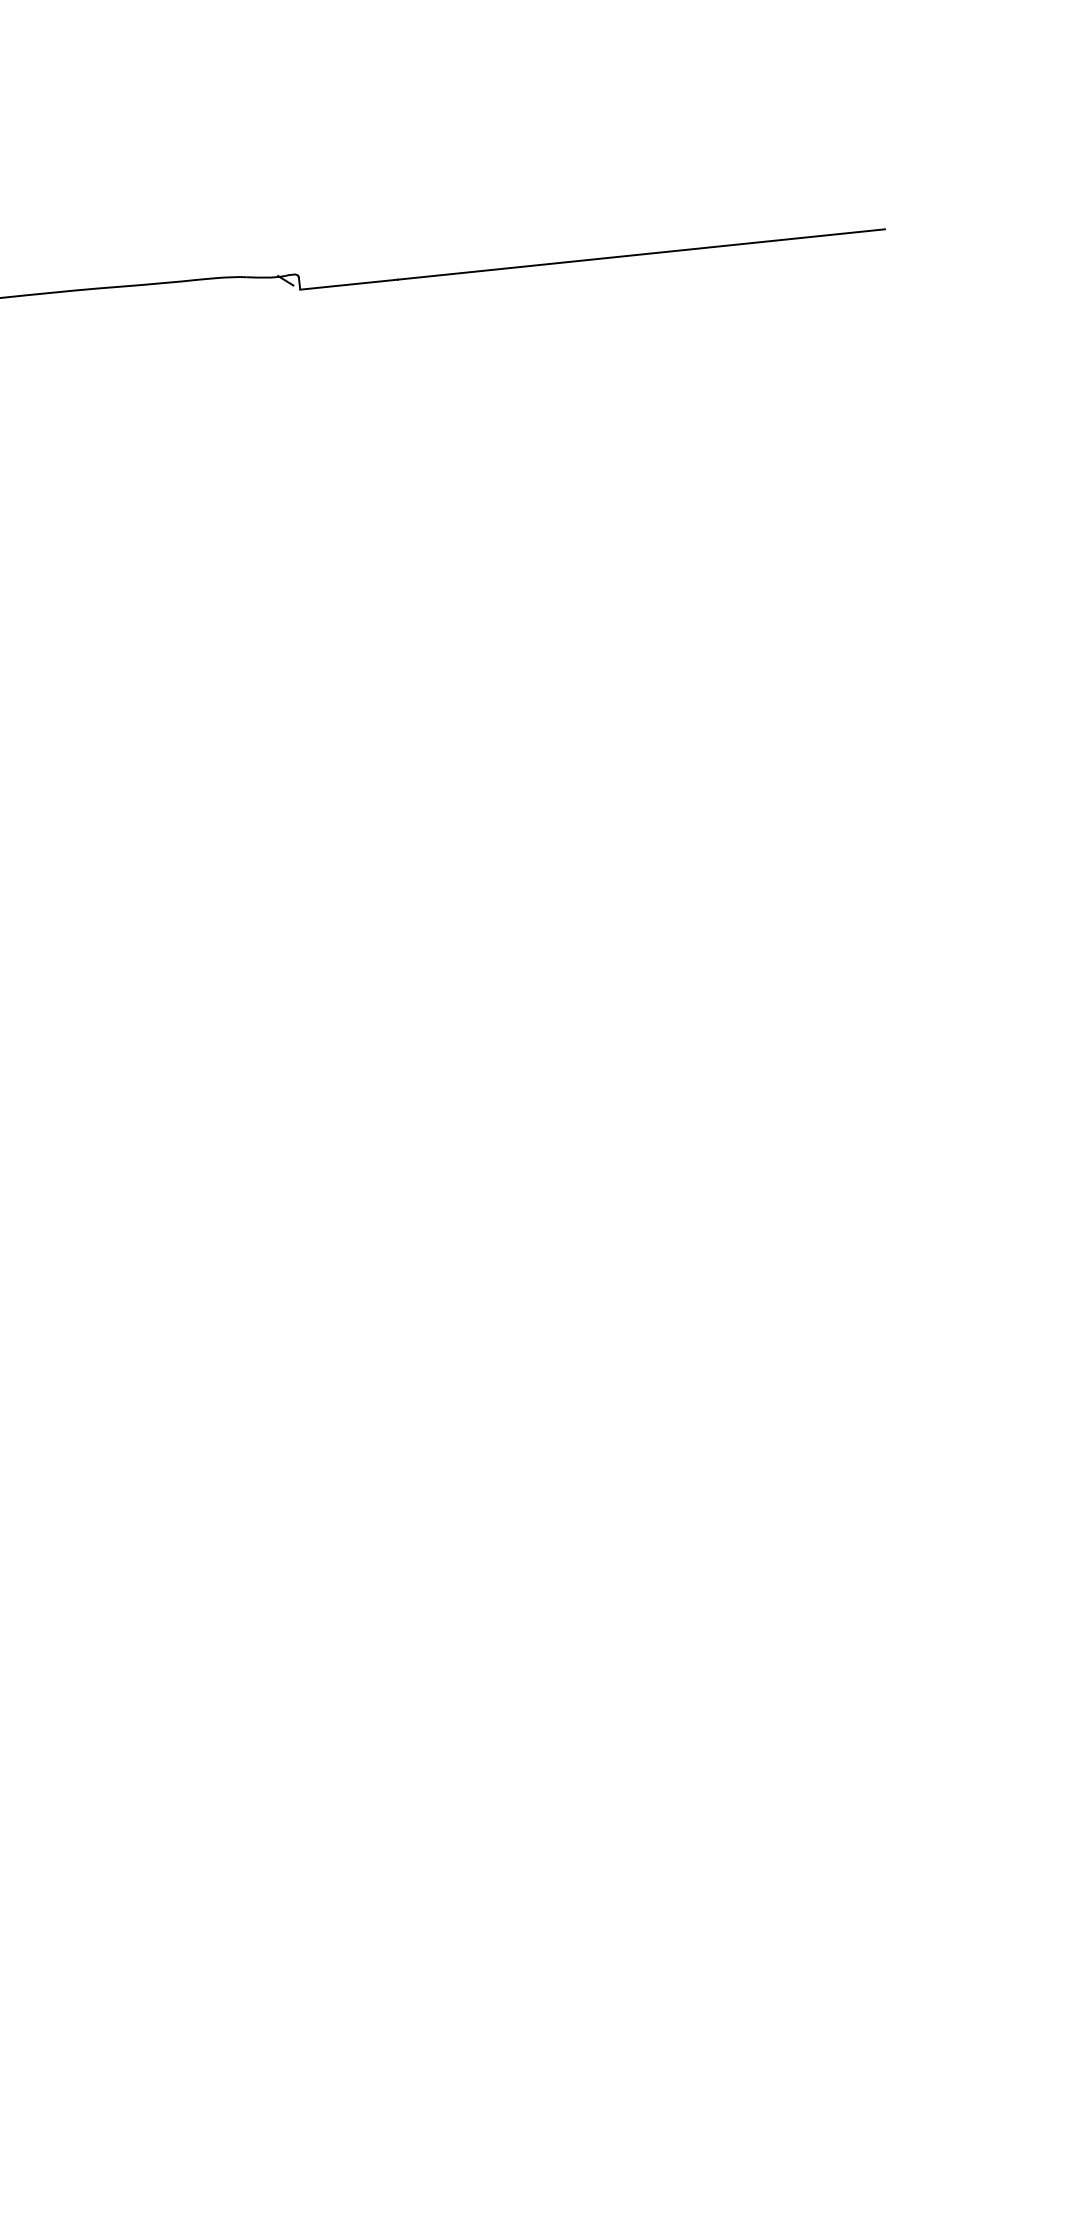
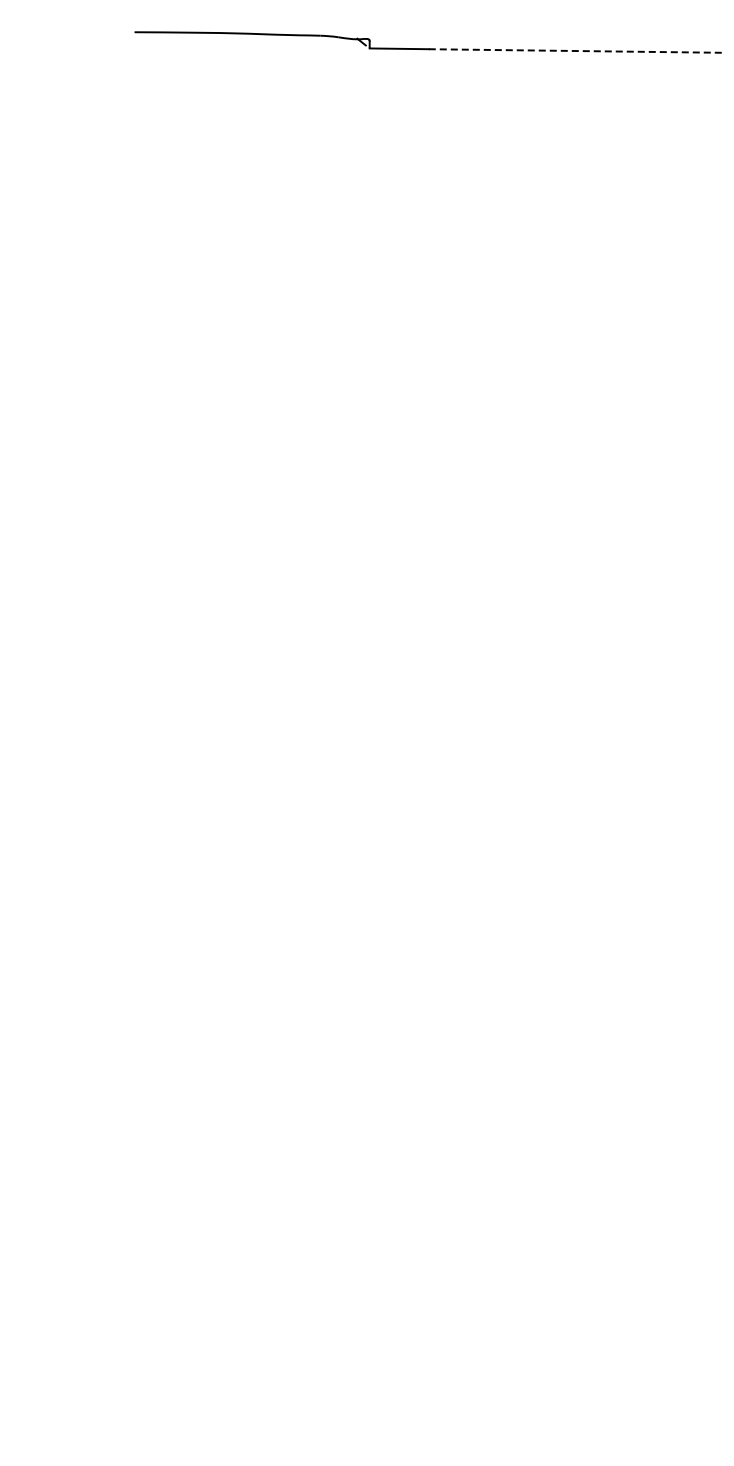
line: (641, 255) -> (576, 51), solid -> dashed

